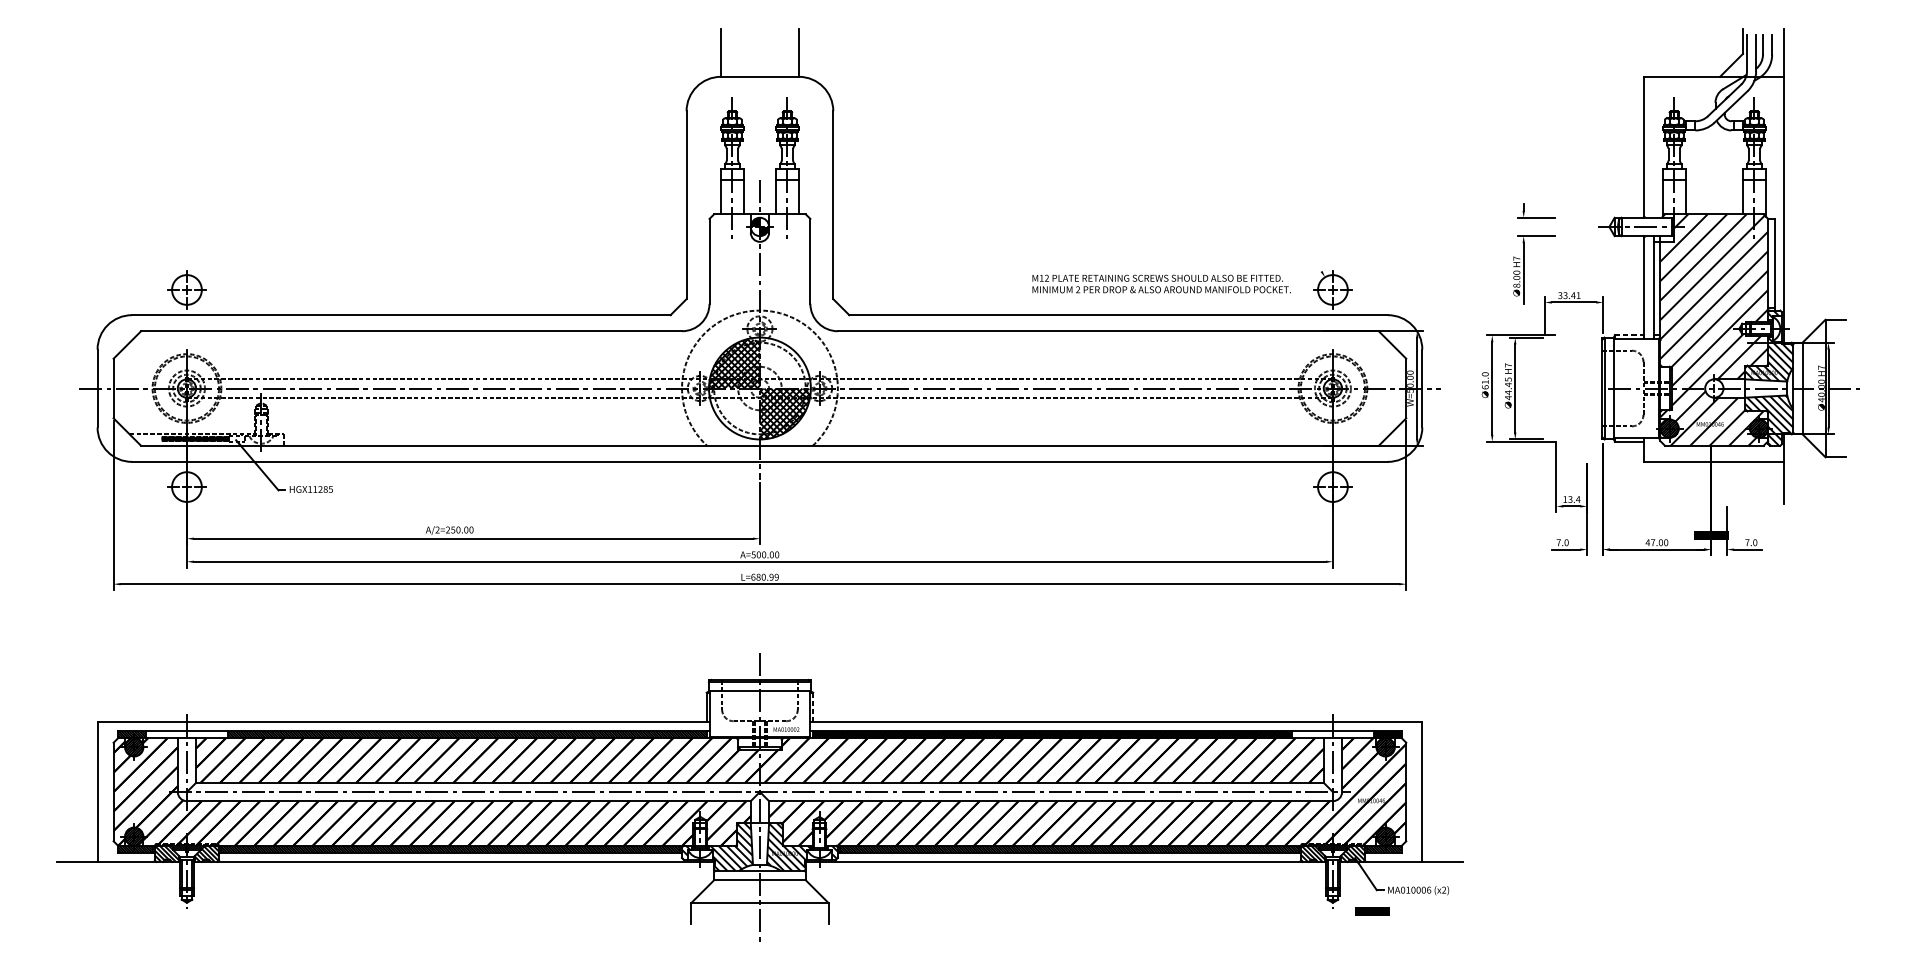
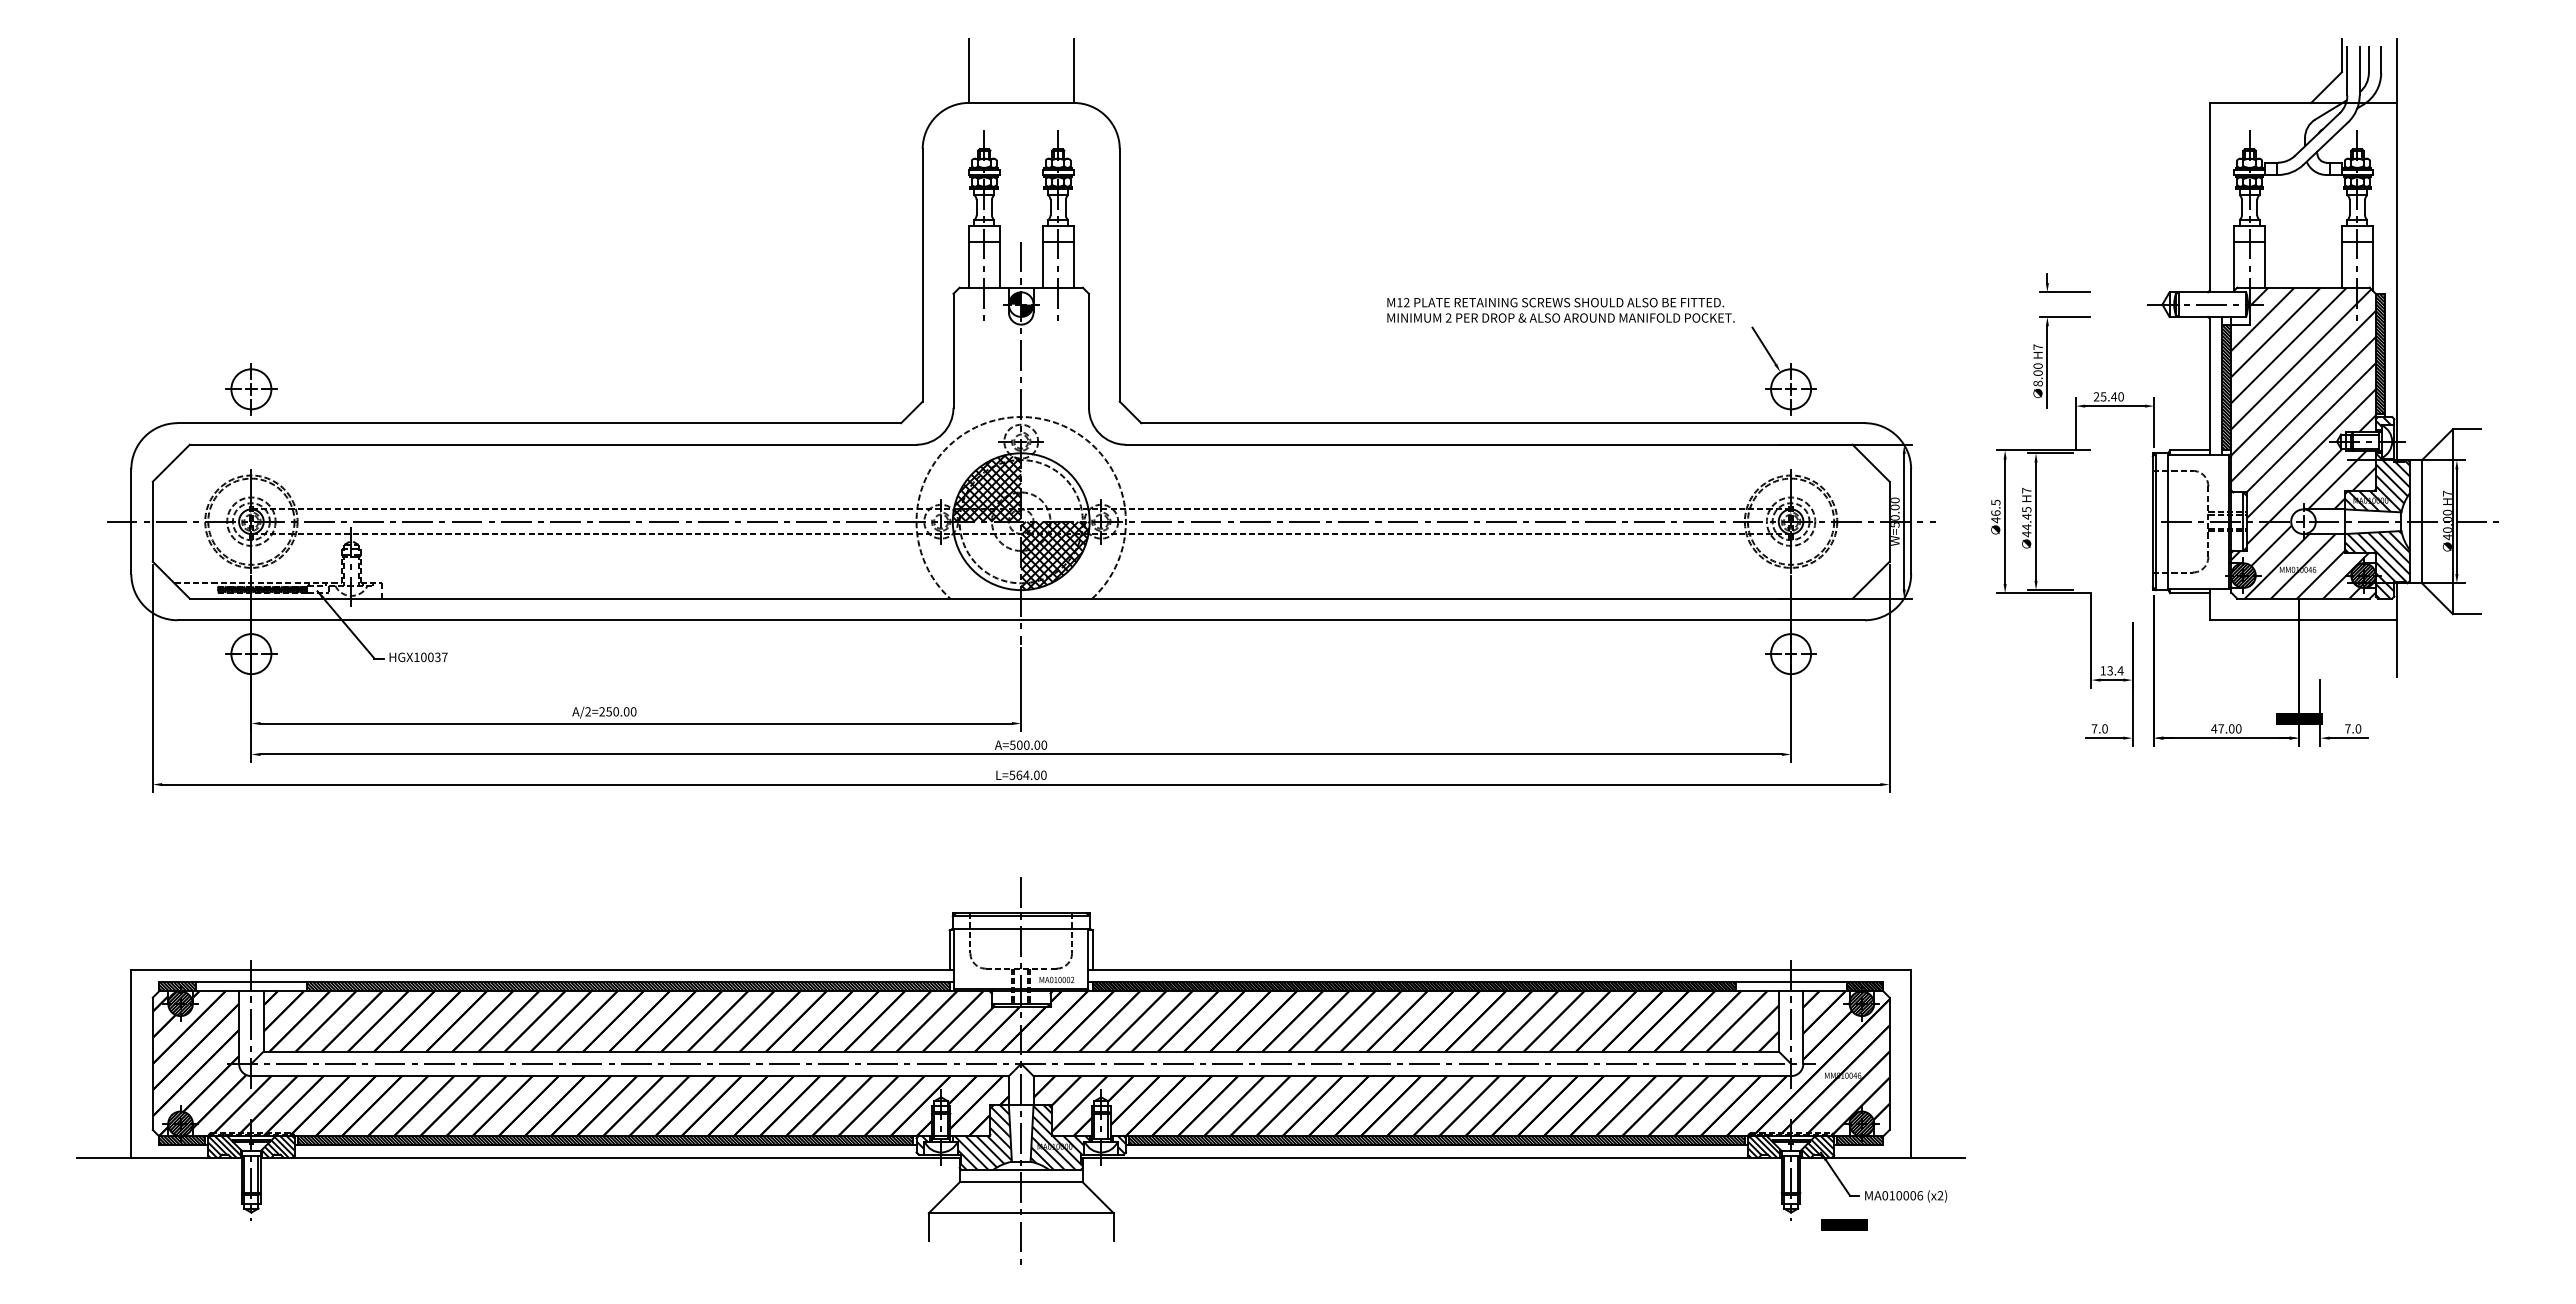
line: (1312, 257) -> (1763, 345), added
hatch: (1771, 263) -> (2380, 353), added
text: (1161, 284) -> (1560, 310), moved
hatch: (1657, 288) -> (2226, 387), added
text: (1569, 295) -> (2108, 396), 33.41 -> 25.40
line: (1629, 335) -> (2189, 450), dashed -> solid
text: (1485, 380) -> (1995, 511), 61.0 -> 46.5
text: (323, 489) -> (434, 657), HGX11285 -> HGX10037
text: (764, 577) -> (1027, 775), L=680.99 -> L=564.00
line: (812, 707) -> (1092, 950), dashed -> solid

